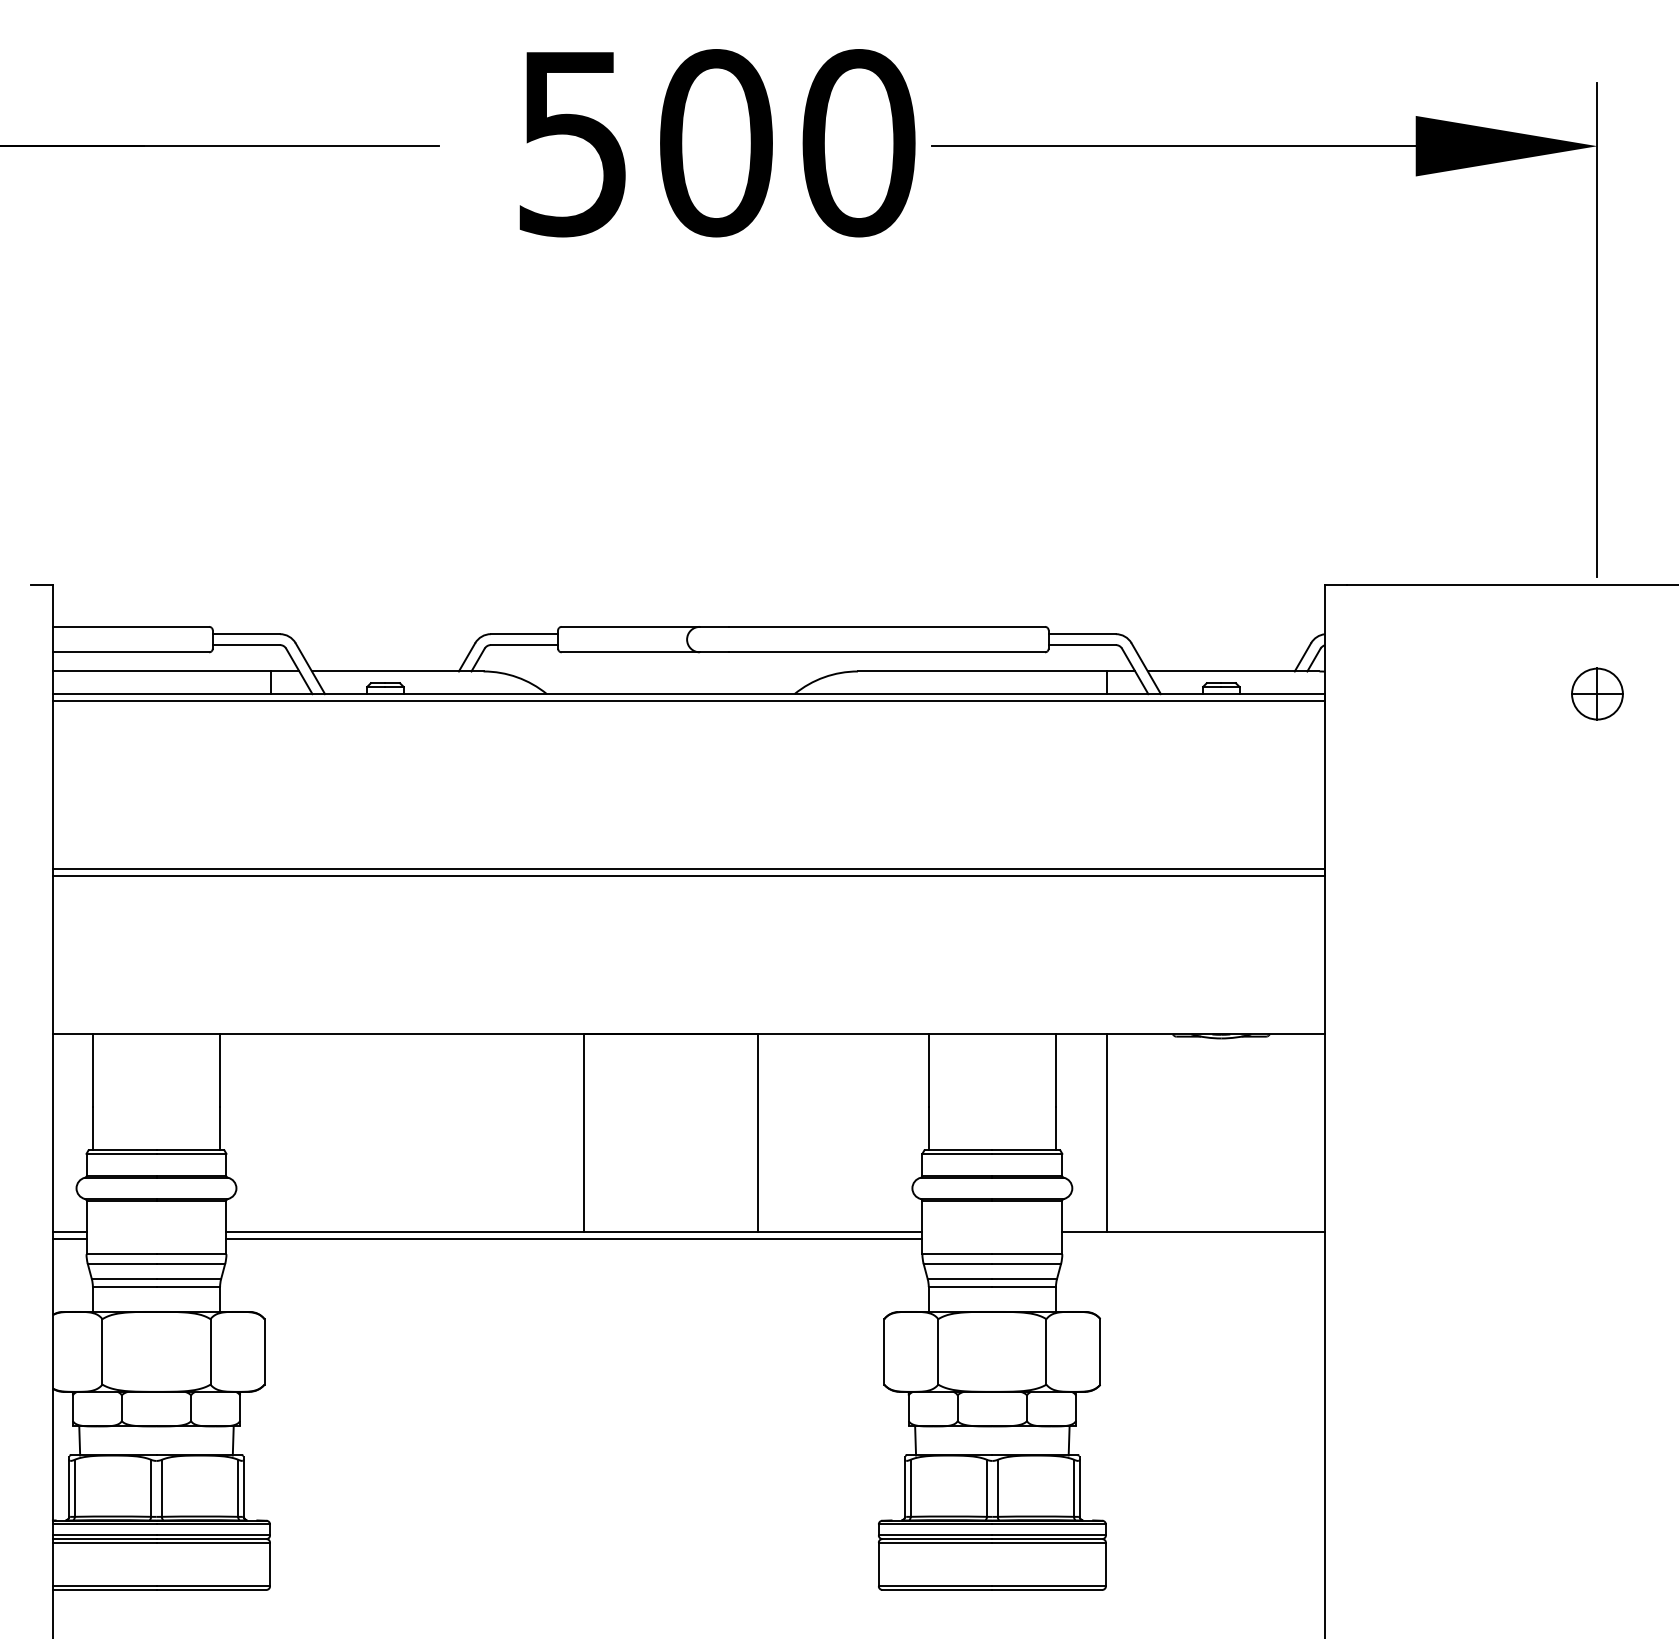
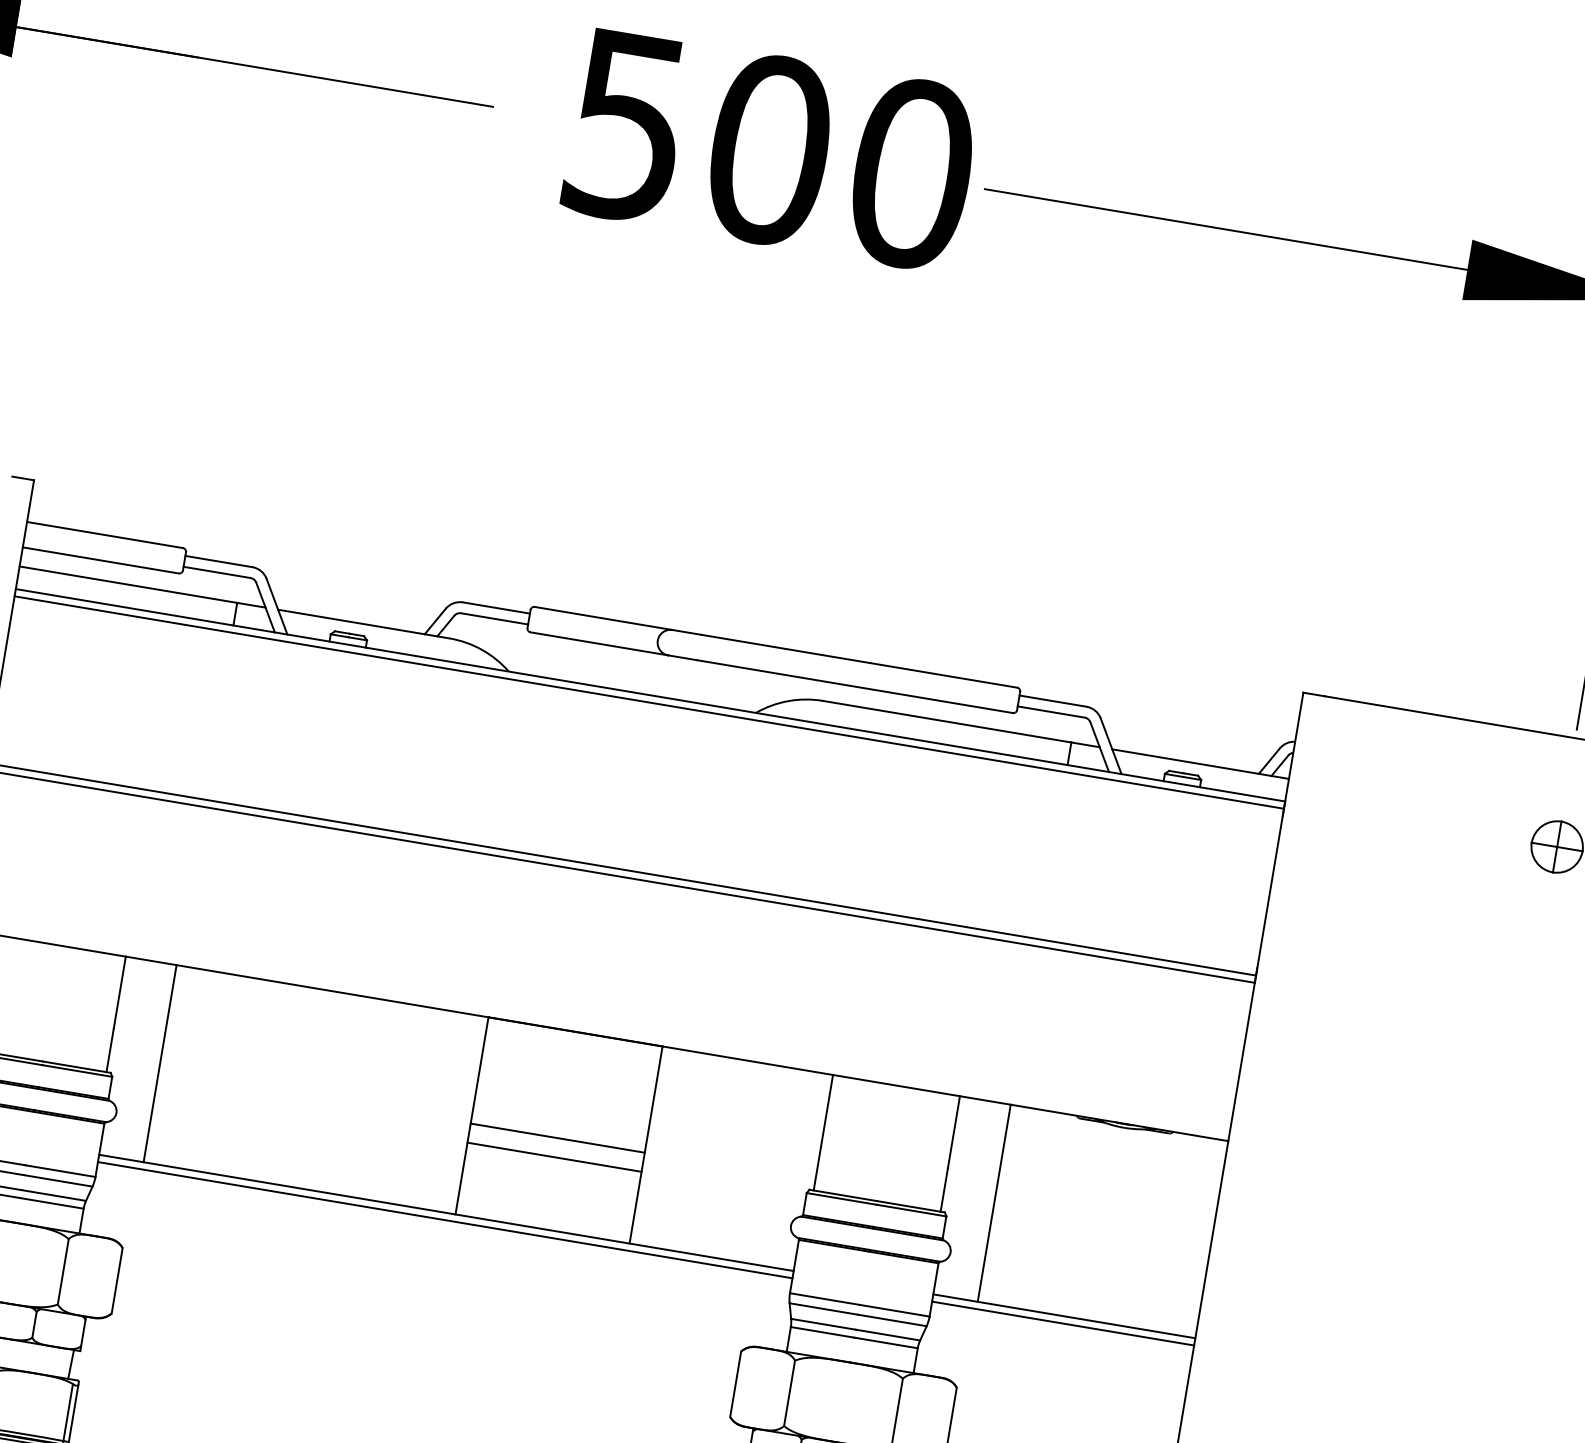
line: (270, 1132) -> (159, 1062), added
line: (670, 1140) -> (557, 1137), added
line: (670, 1160) -> (554, 1157), added
line: (1193, 1239) -> (1062, 1323), added

